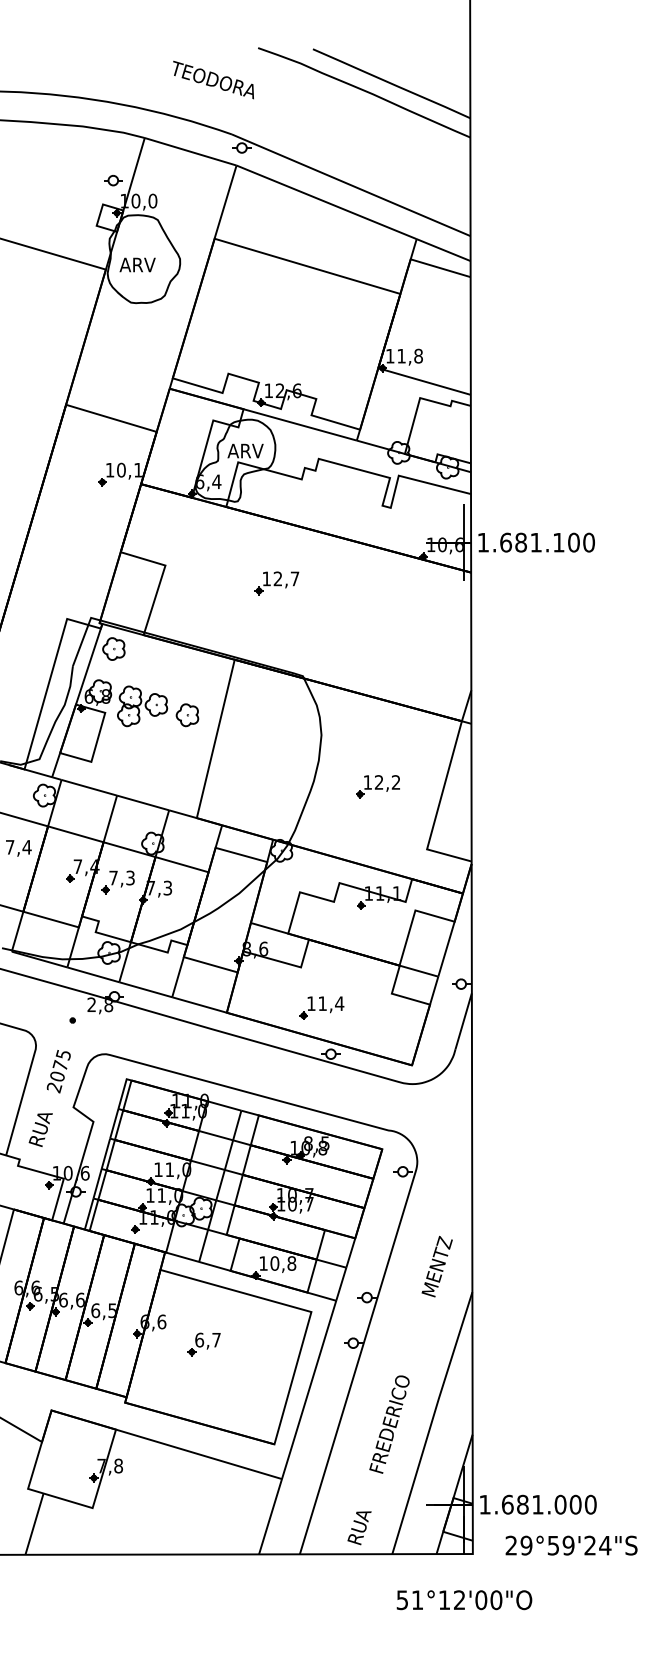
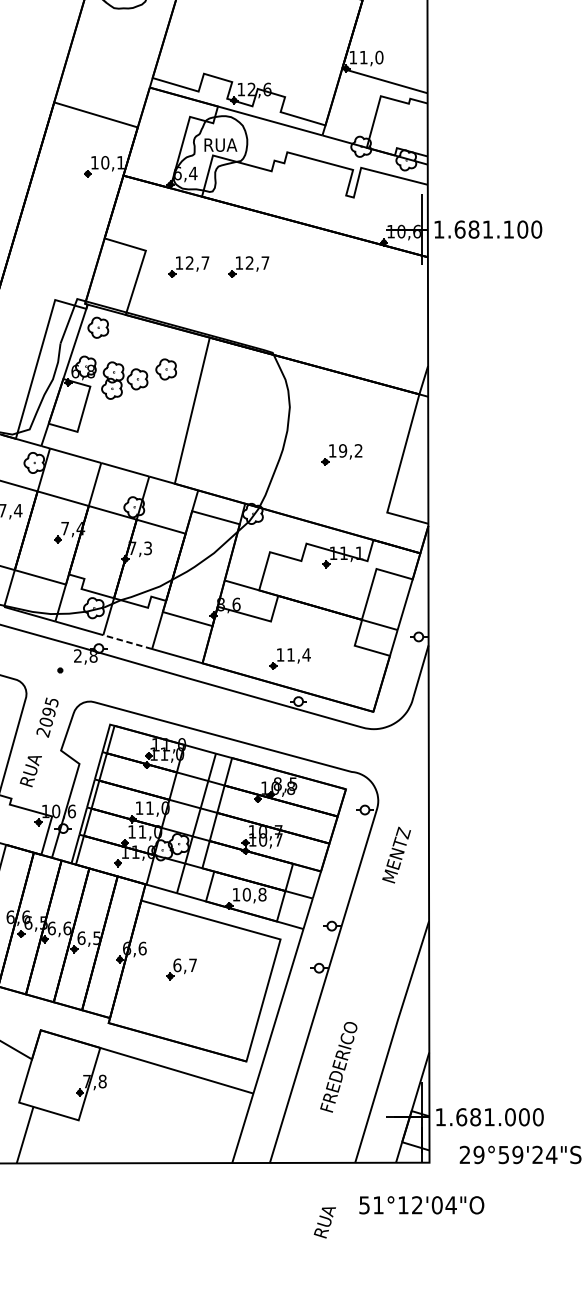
text: (418, 356) -> (379, 57), 11,8 -> 11,0
text: (245, 450) -> (219, 144), ARV -> RUA
part: (211, 583) -> (188, 267), added
part: (187, 715) -> (166, 369), moved
text: (378, 782) -> (342, 450), 12,2 -> 19,2
part: (117, 882) -> (101, 543), removed
line: (145, 989) -> (127, 641), solid -> dashed
text: (59, 1065) -> (48, 711), 2075 -> 2095
text: (436, 1266) -> (395, 854), moved
text: (389, 1424) -> (338, 1067), moved
text: (359, 1528) -> (324, 1223), moved
text: (496, 1600) -> (451, 1205), 51°12'00"O -> 51°12'04"O

